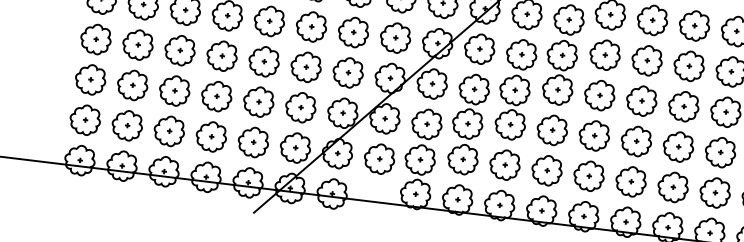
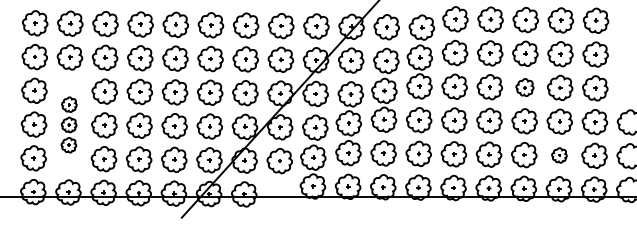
part: (131, 84) -> (68, 124), size x0.6
part: (683, 106) -> (524, 87), size x0.7
part: (715, 192) -> (559, 155), size x0.6

